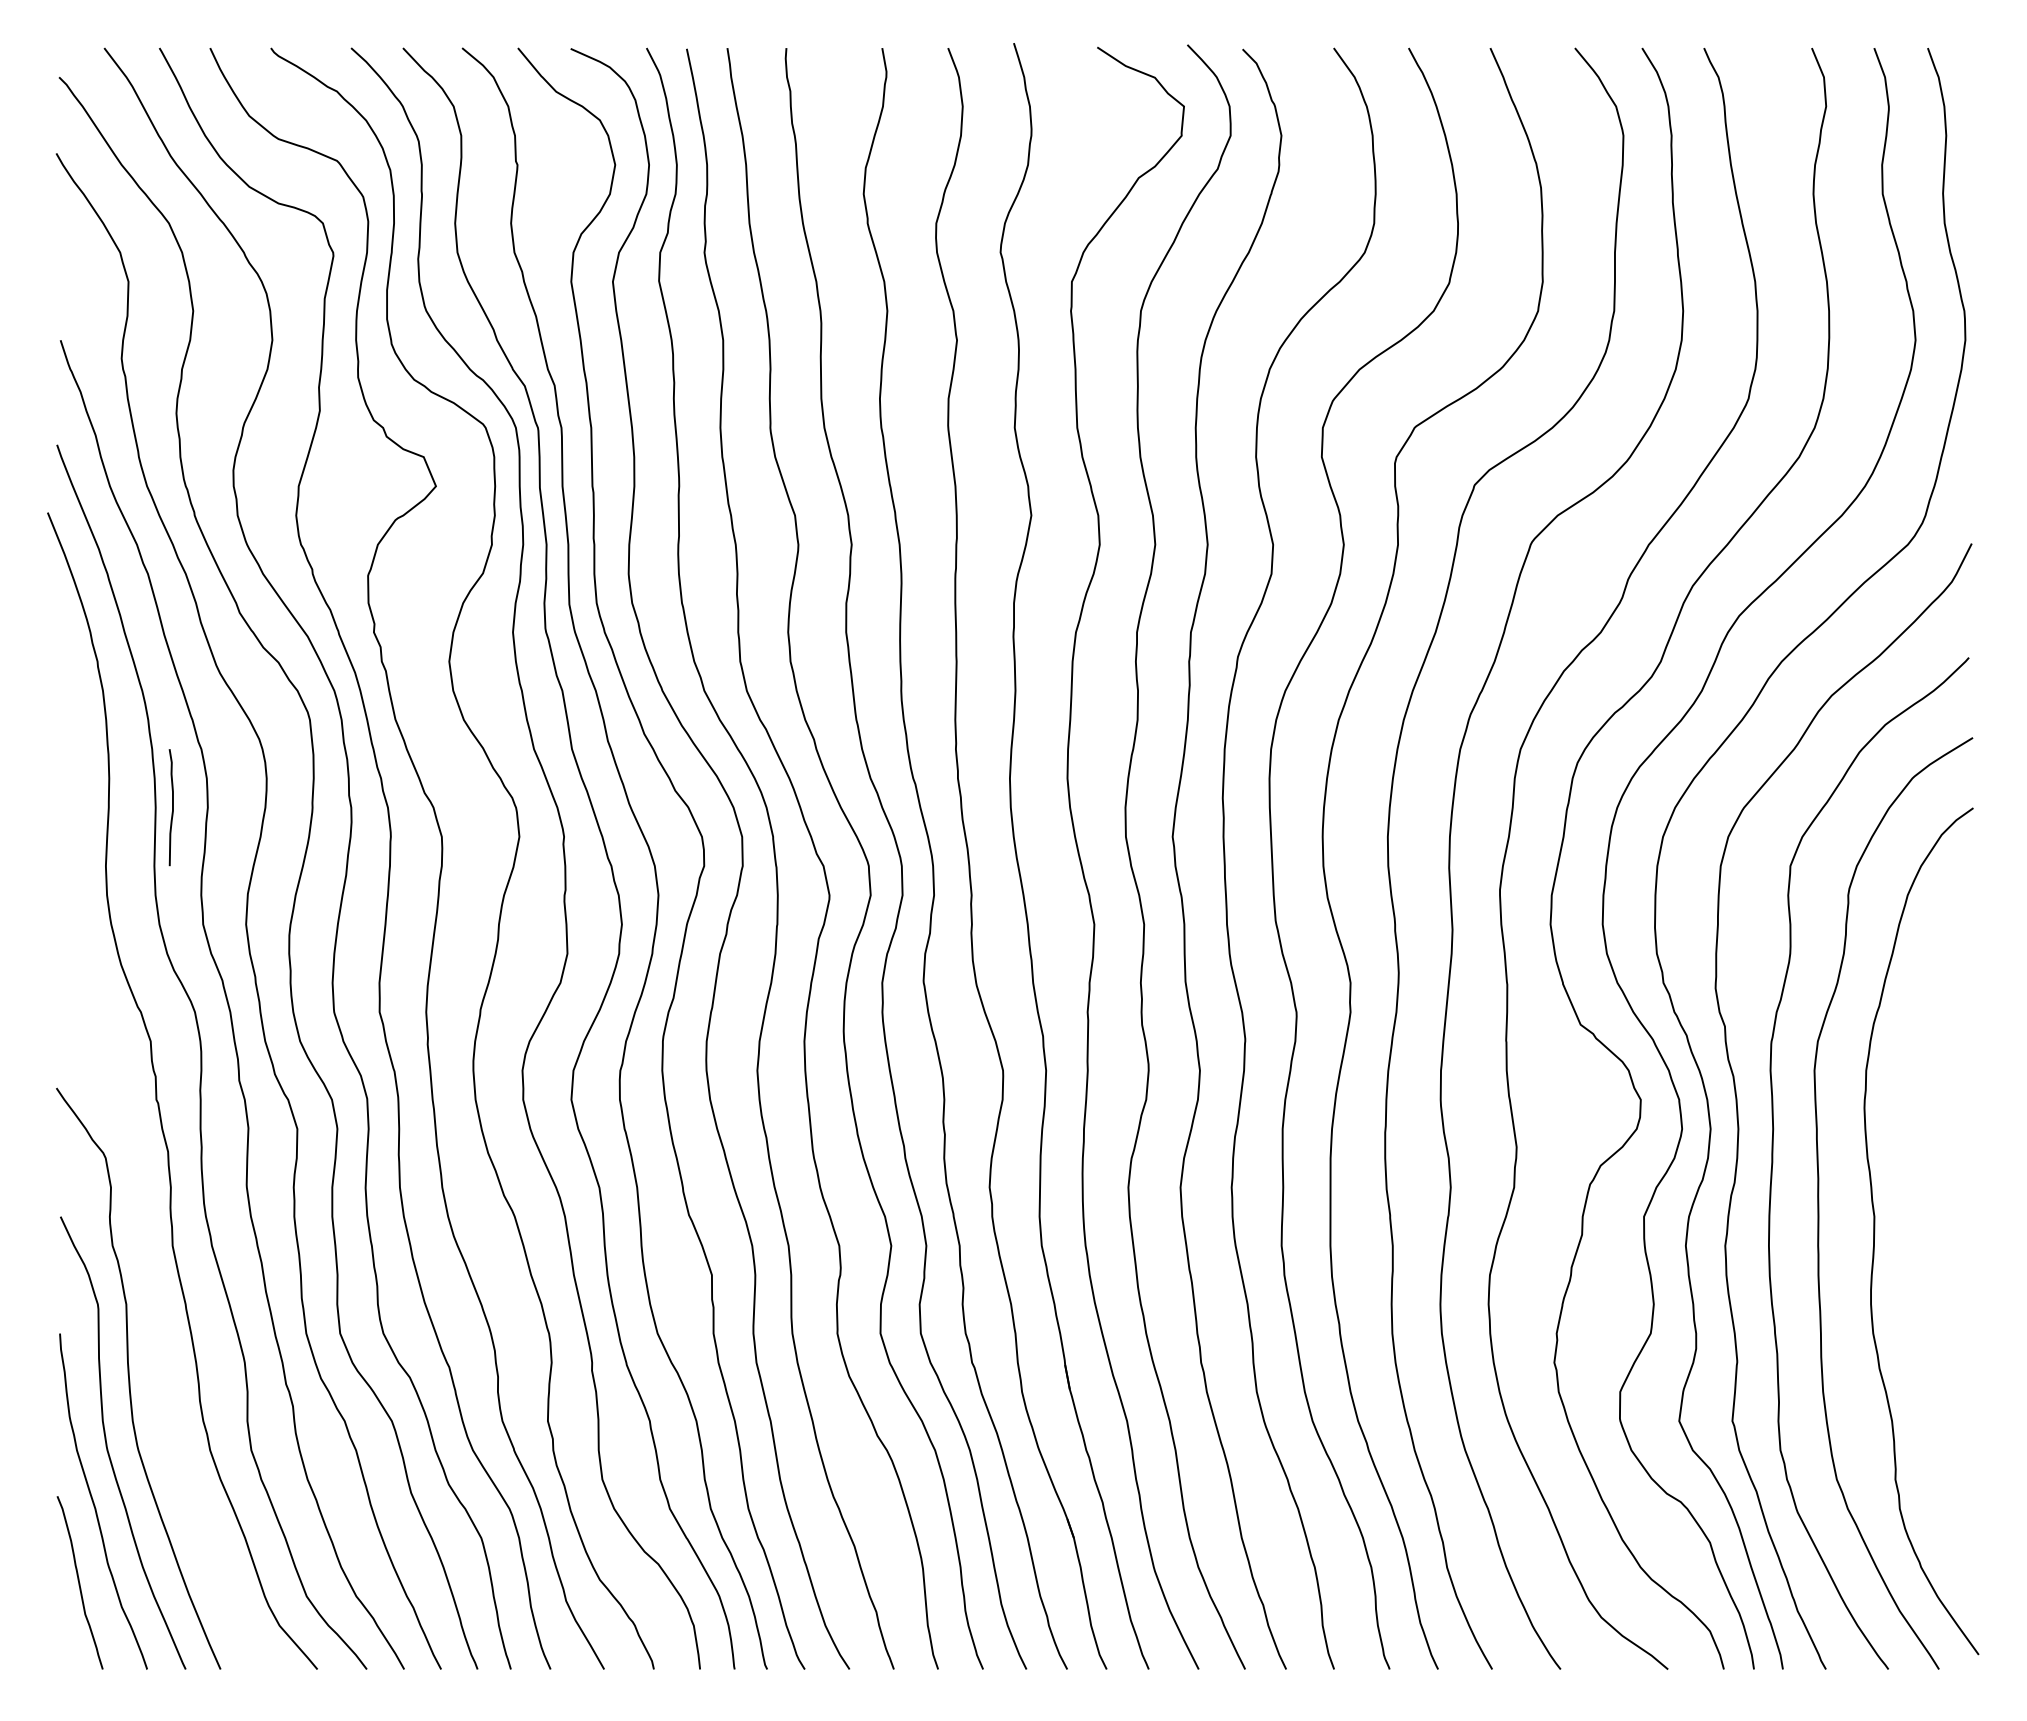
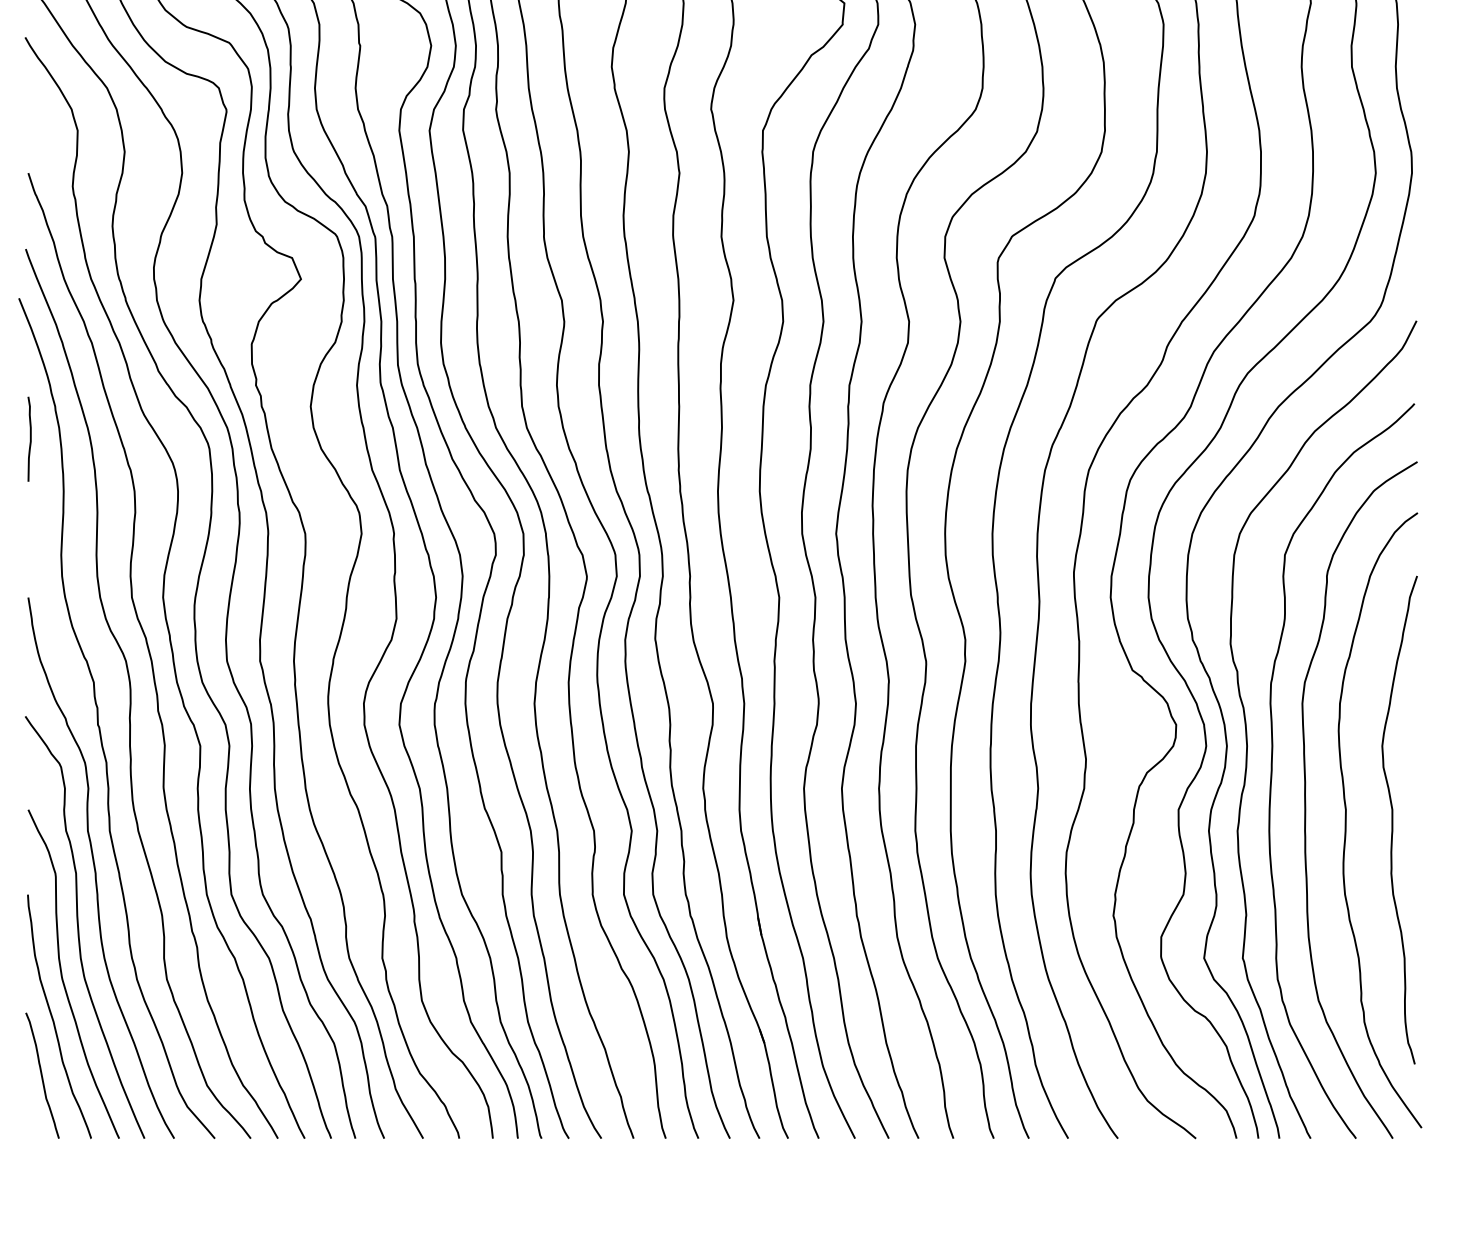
curve: (172, 807) -> (30, 439), moved
curve: (1939, 1230) -> (1393, 819), added
curve: (153, 1298) -> (95, 869), added

